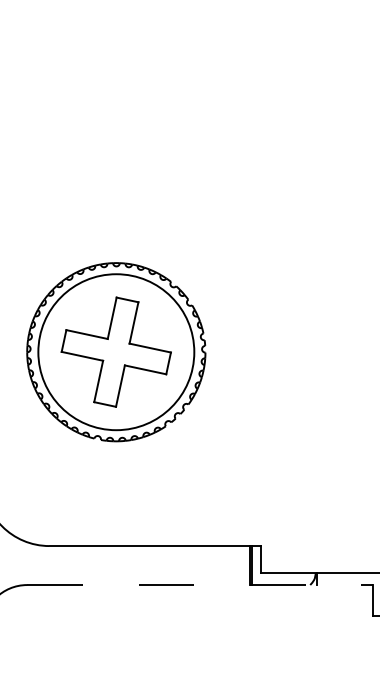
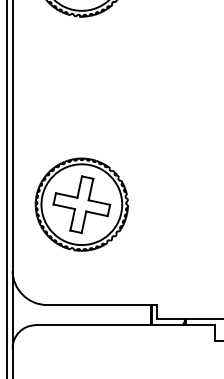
line: (200, 585) -> (125, 325), dashed -> solid

